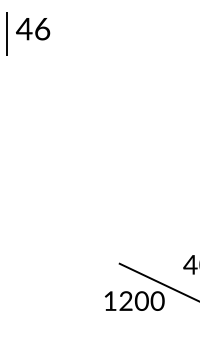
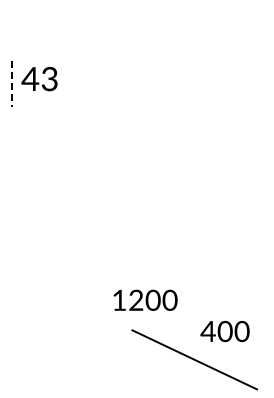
text: (42, 28) -> (49, 78), 46 -> 43
line: (6, 34) -> (11, 84), solid -> dashed
text: (134, 300) -> (145, 299), moved

